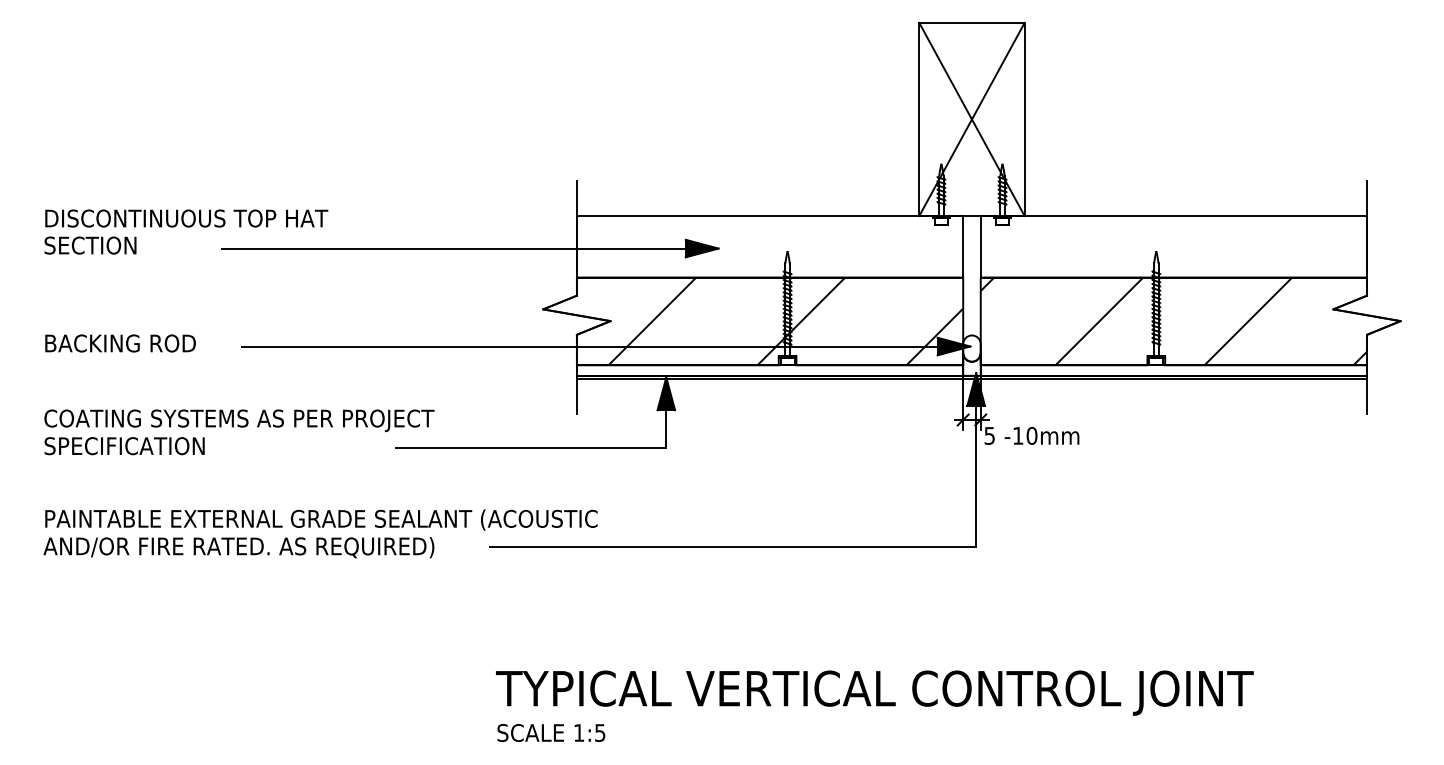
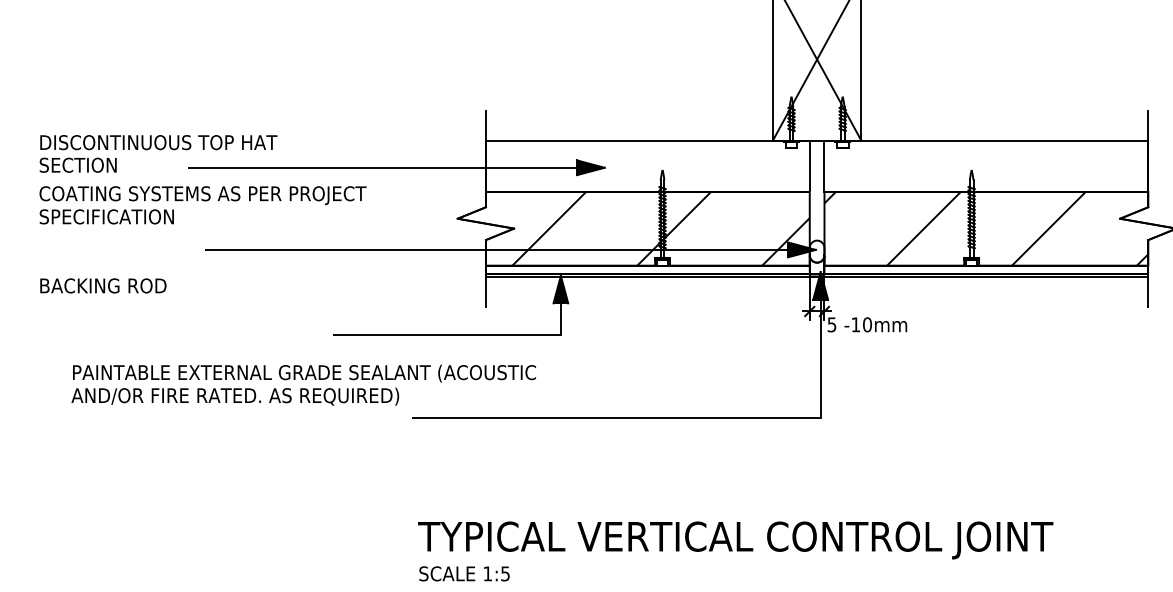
text: (120, 343) -> (103, 285), moved
text: (239, 432) -> (203, 205), moved
text: (320, 533) -> (303, 384), moved

